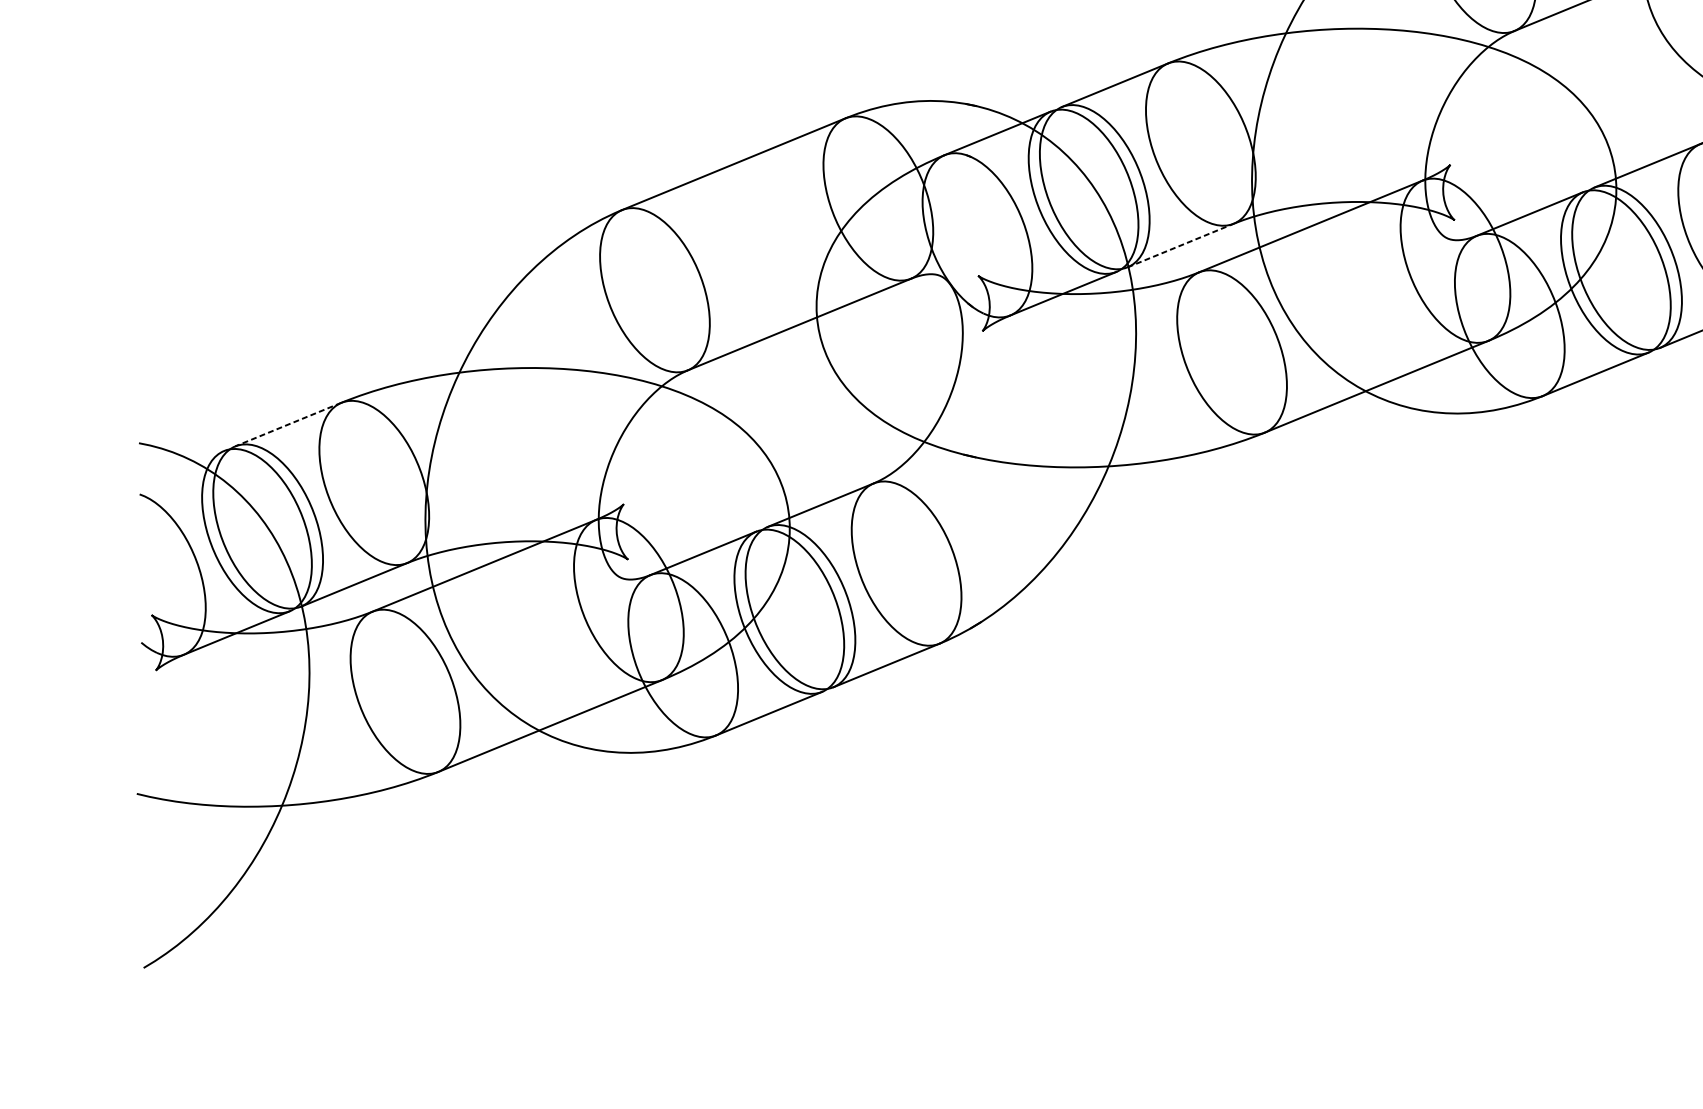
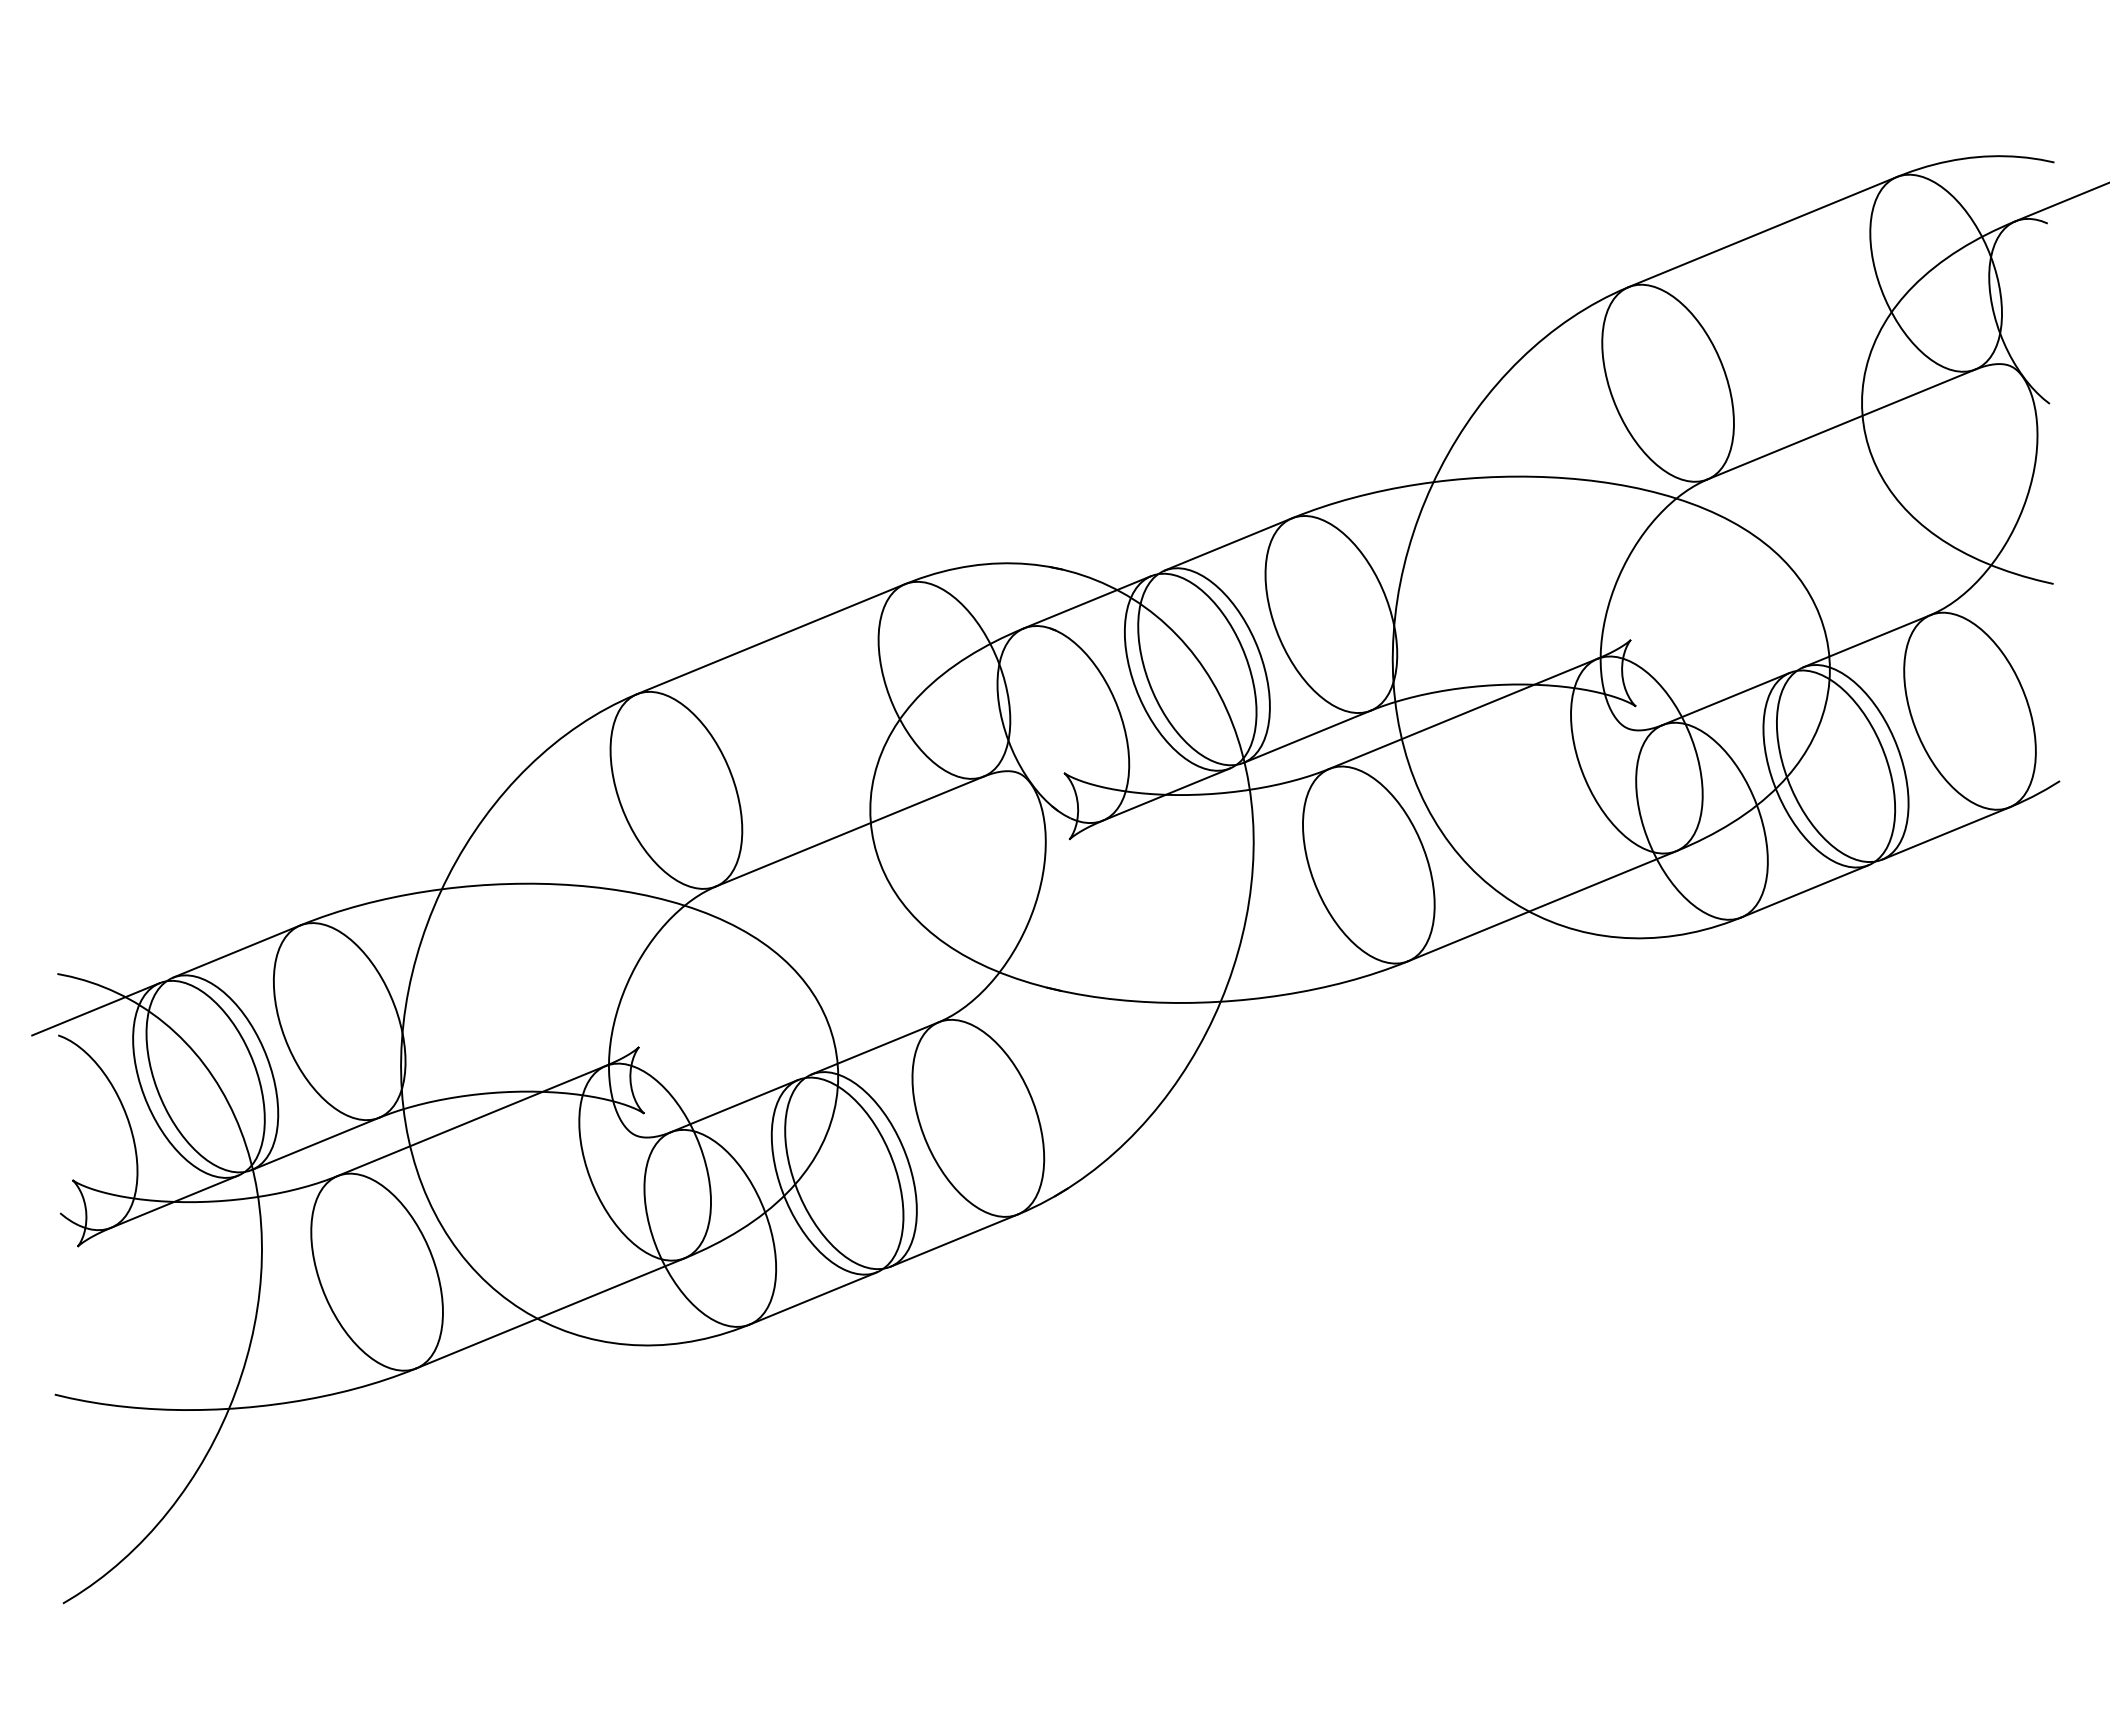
line: (1180, 245) -> (1307, 736), dashed -> solid
line: (288, 424) -> (236, 951), dashed -> solid
line: (170, 472) -> (95, 1009), added

